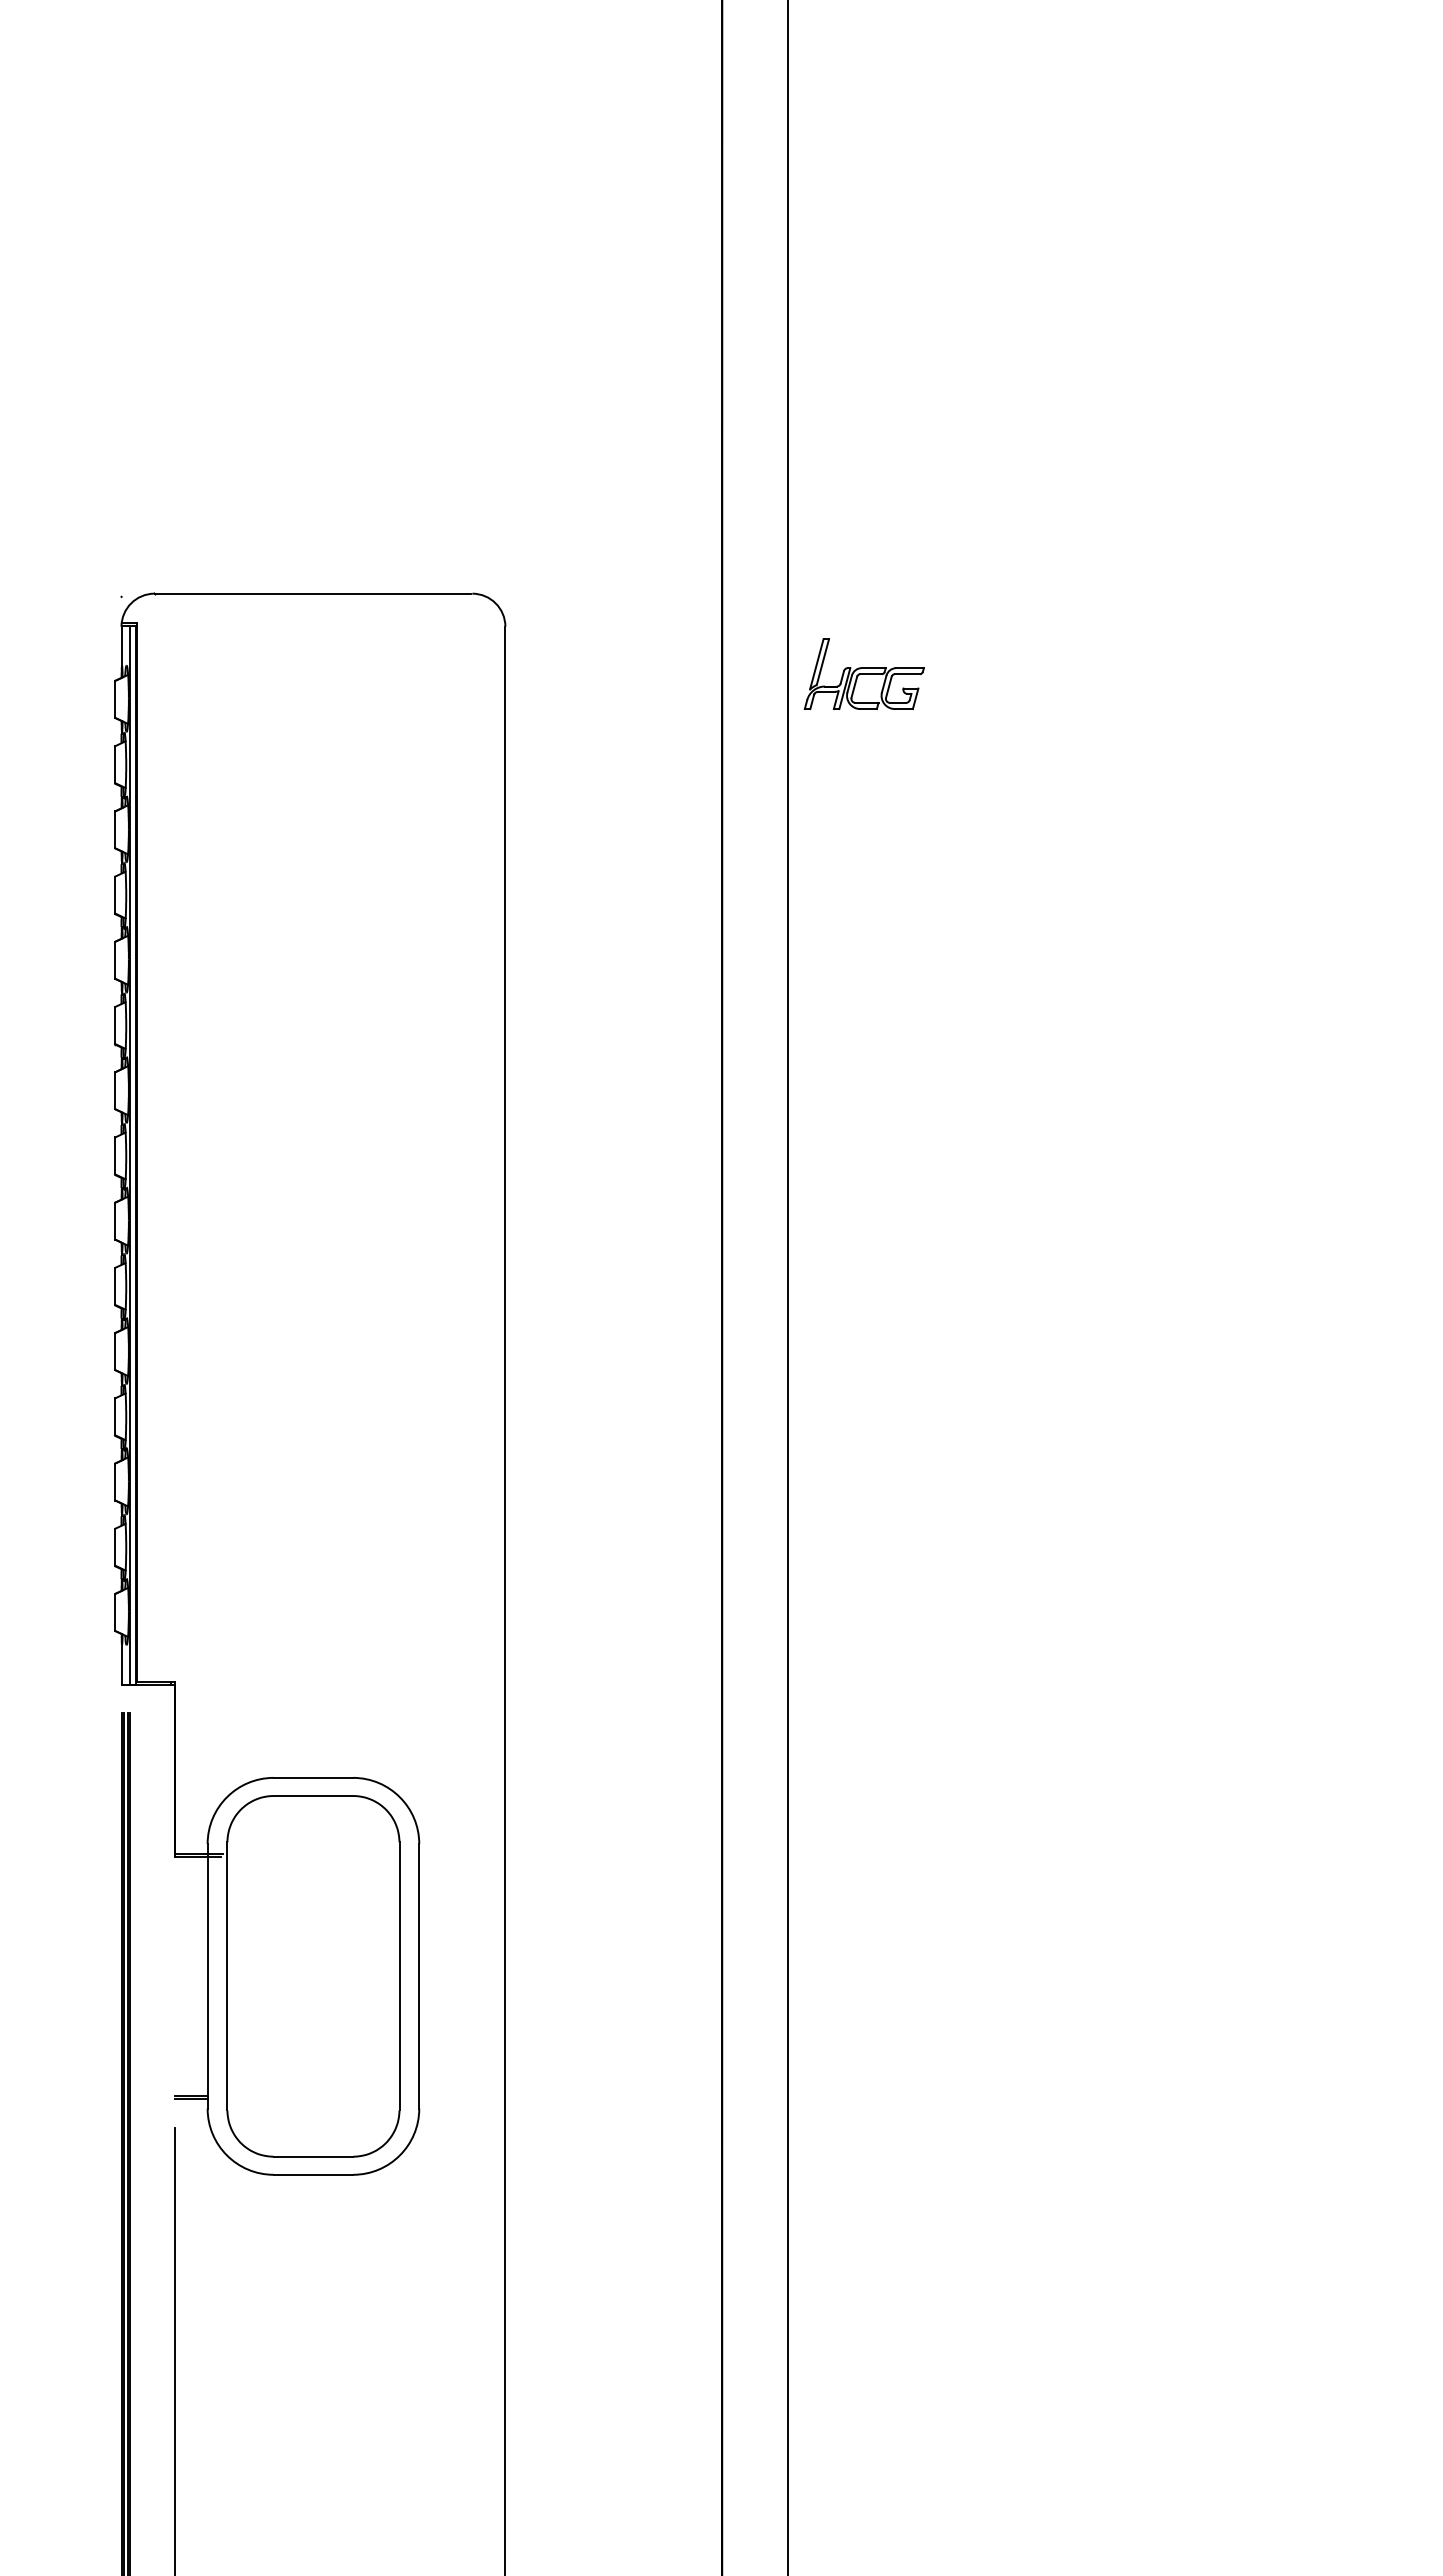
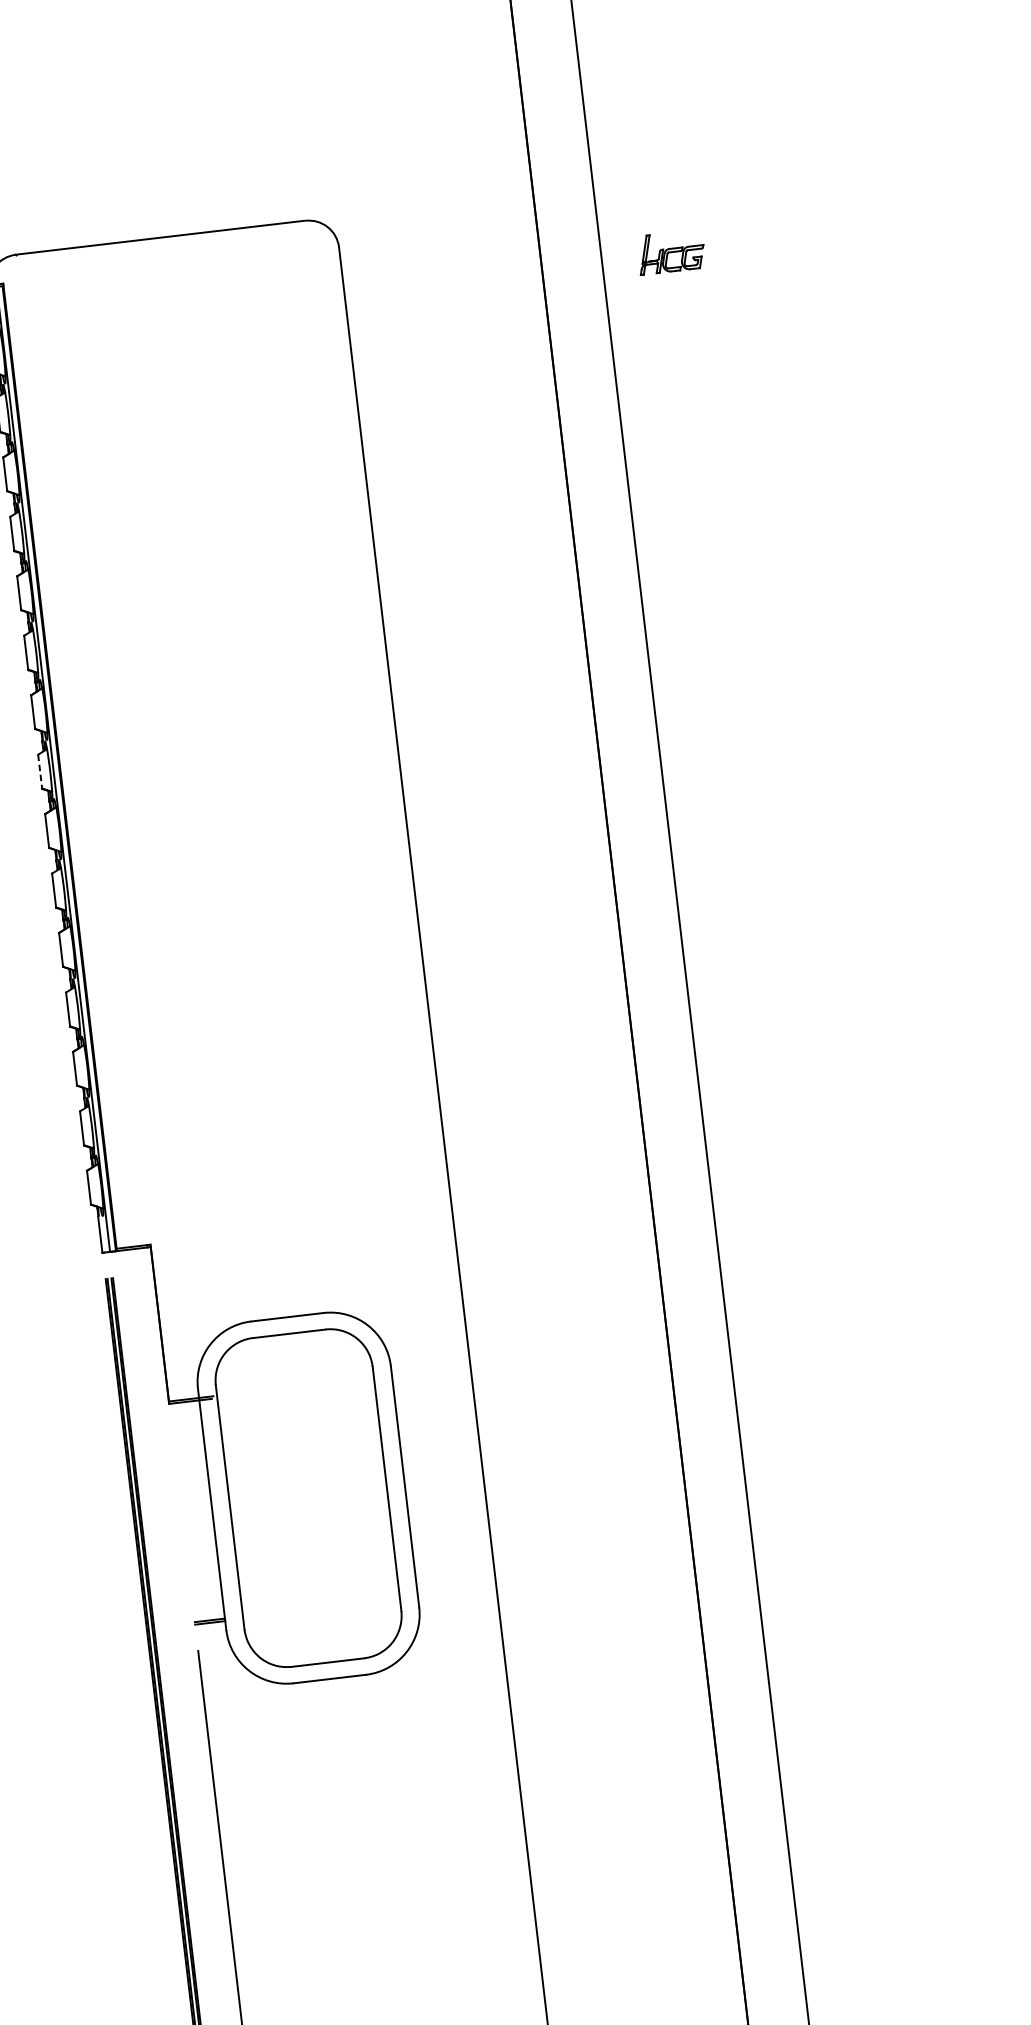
part: (863, 673) -> (670, 251), size x0.6
line: (115, 1155) -> (40, 771), solid -> dashed

